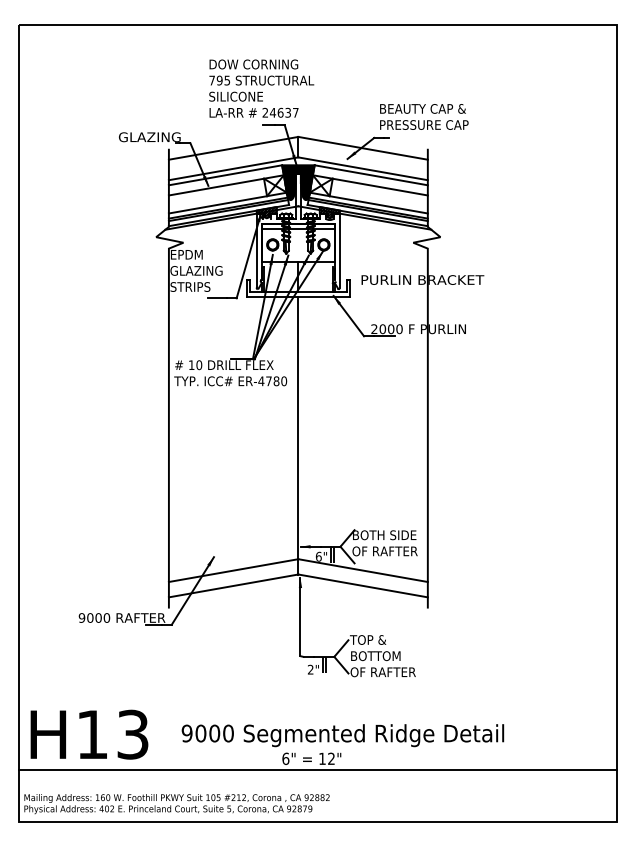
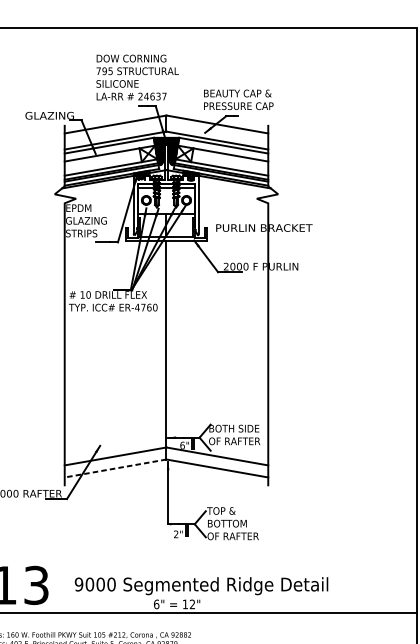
text: (424, 116) -> (238, 99), moved
text: (276, 381) -> (149, 307), ER-4780 -> ER-4760
line: (233, 585) -> (115, 468), solid -> dashed

